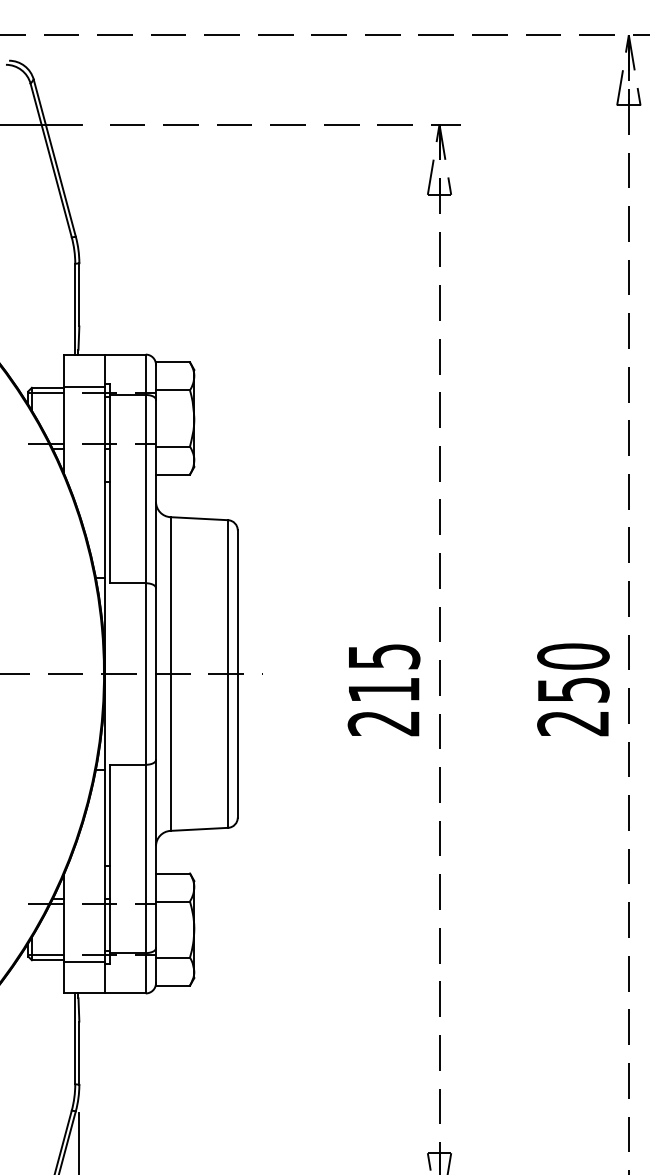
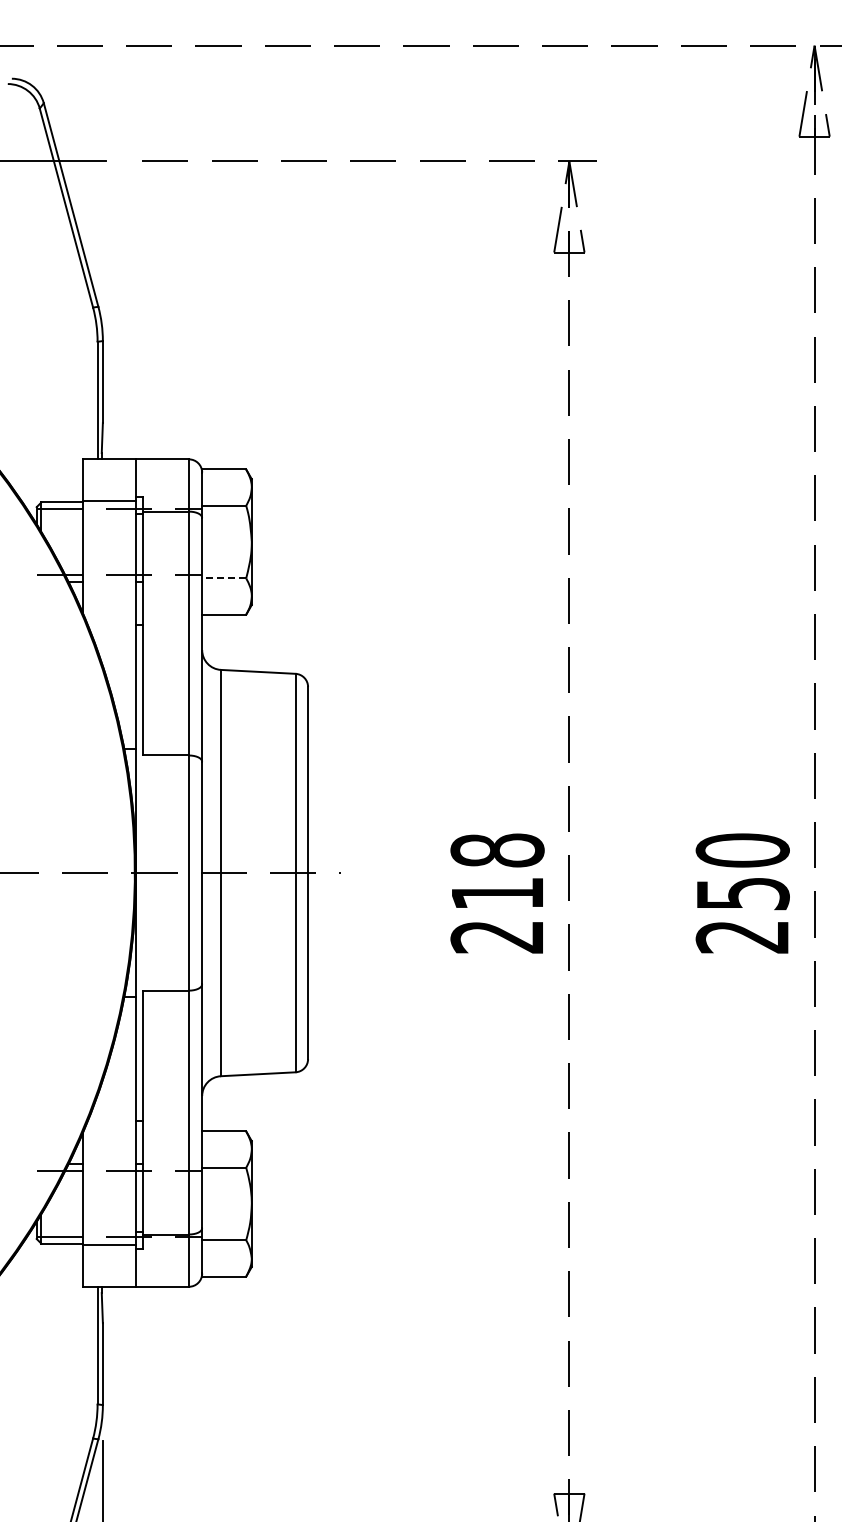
line: (172, 446) -> (223, 578), solid -> dashed
text: (384, 656) -> (497, 850), 215 -> 218

